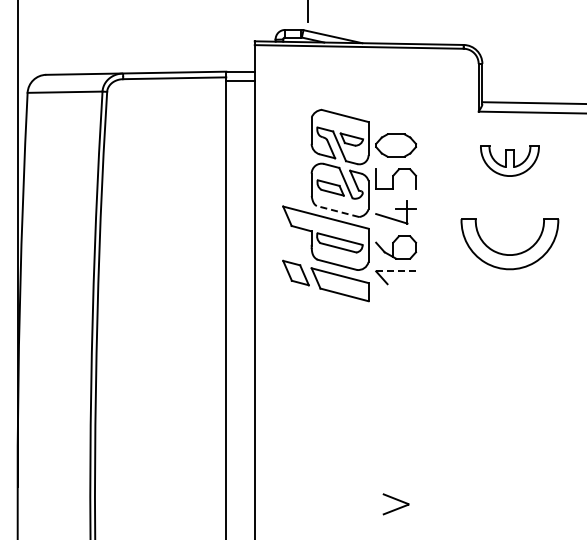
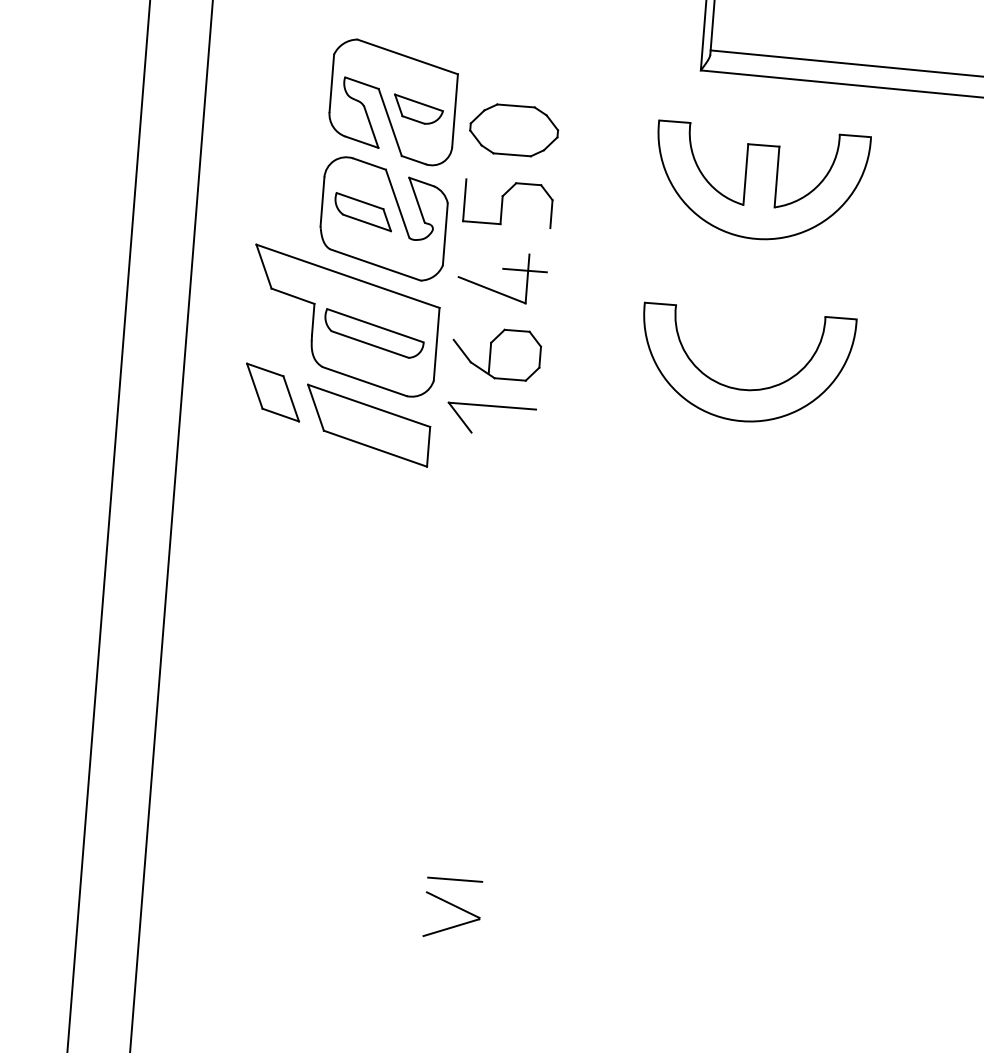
part: (509, 160) -> (759, 182), size x1.67
line: (338, 211) -> (376, 264), dashed -> solid
line: (396, 271) -> (493, 406), dashed -> solid
line: (395, 487) -> (453, 879), added

